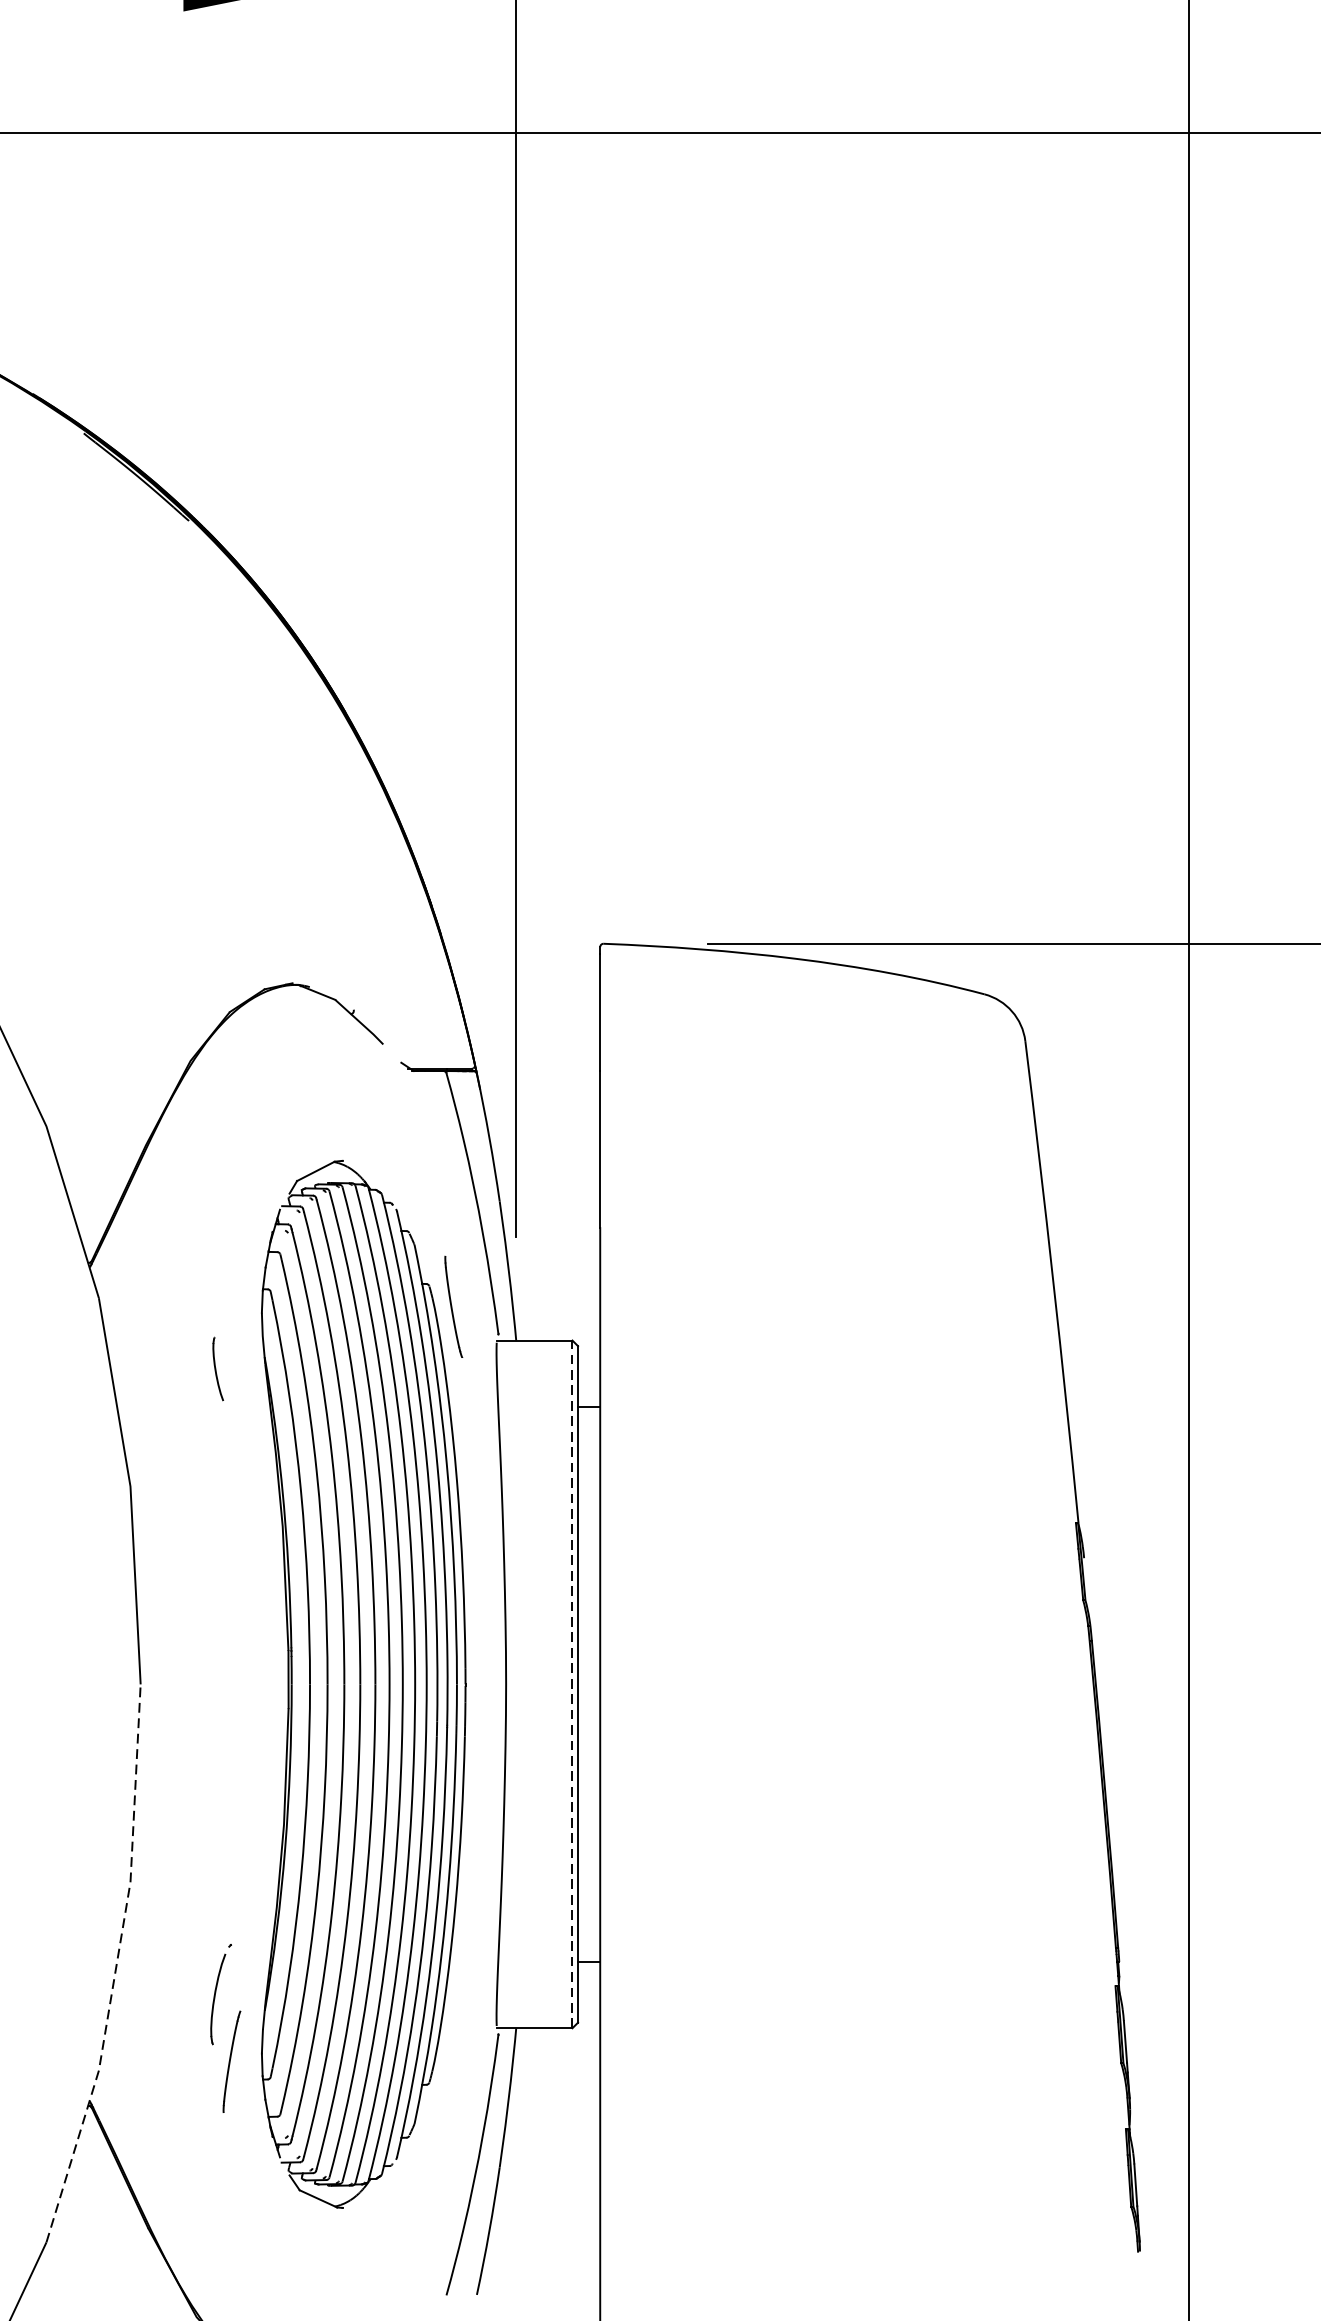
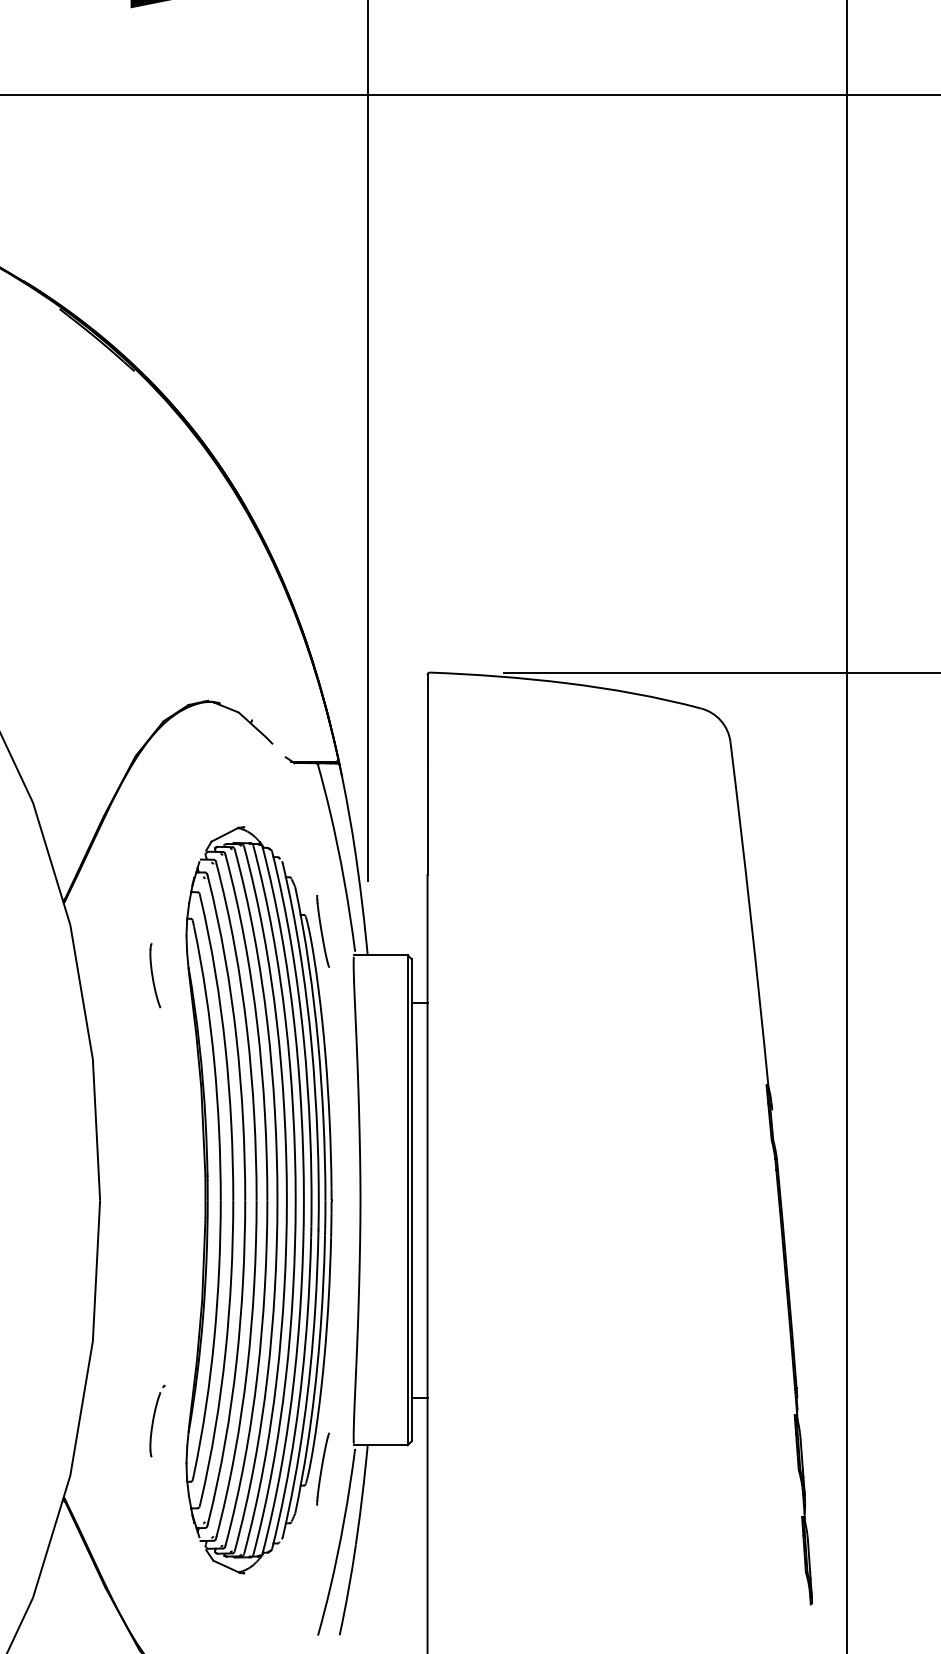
part: (218, 1368) -> (155, 975), size x1.43
line: (572, 1684) -> (407, 1200), dashed -> solid
line: (115, 1966) -> (82, 1401), dashed -> solid
part: (231, 2060) -> (322, 1468), moved

